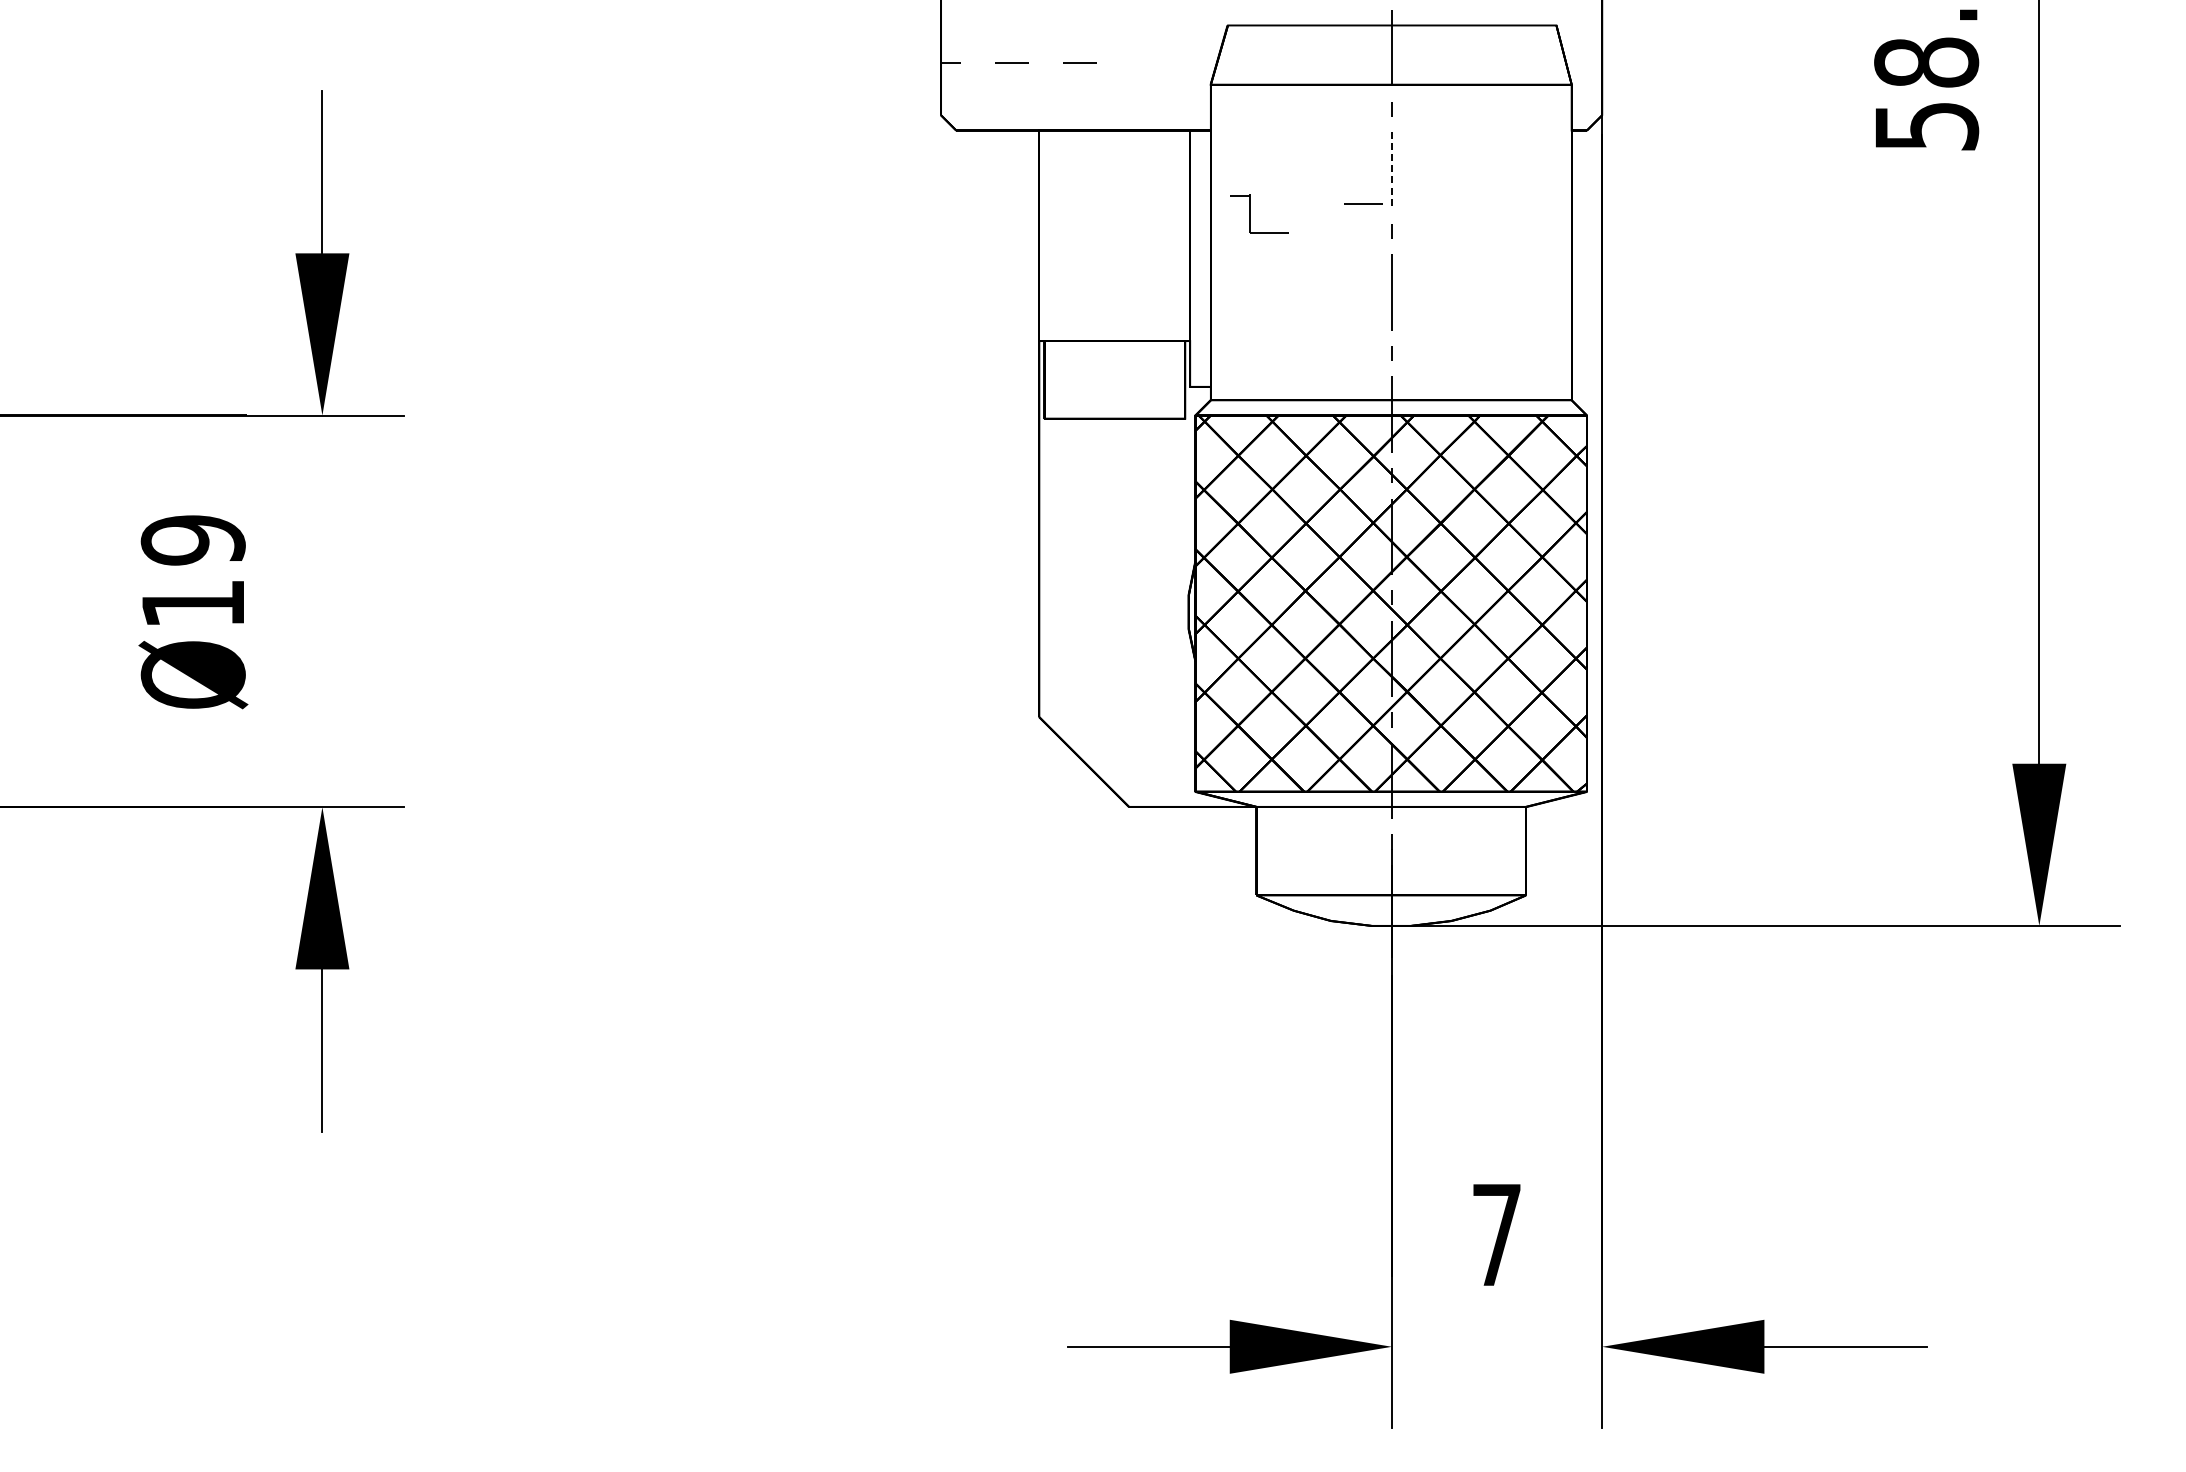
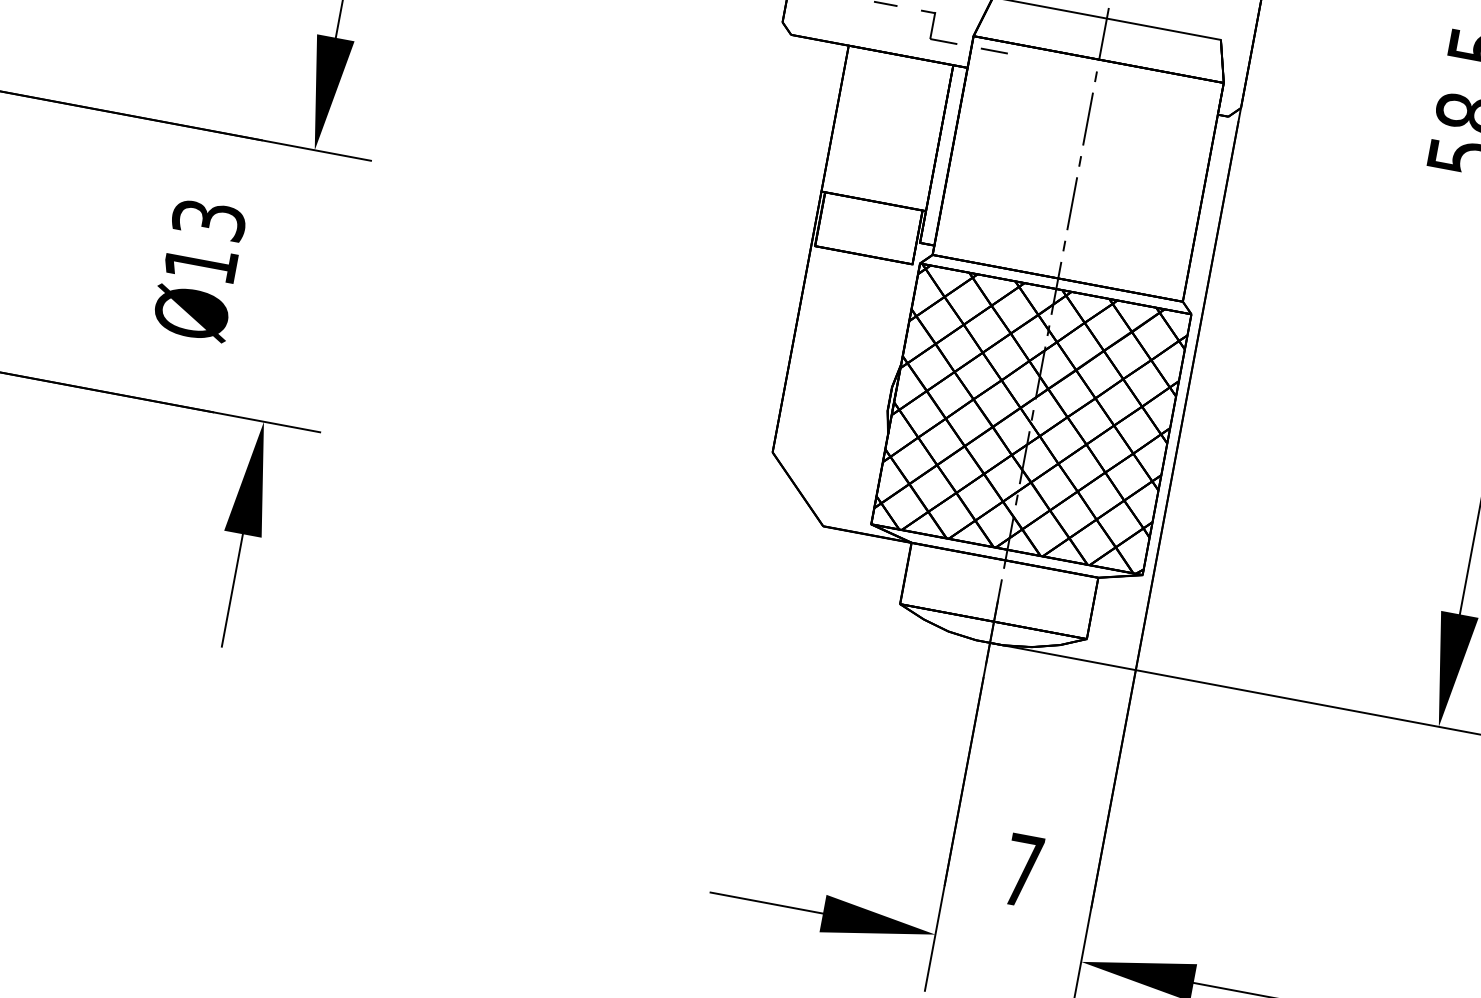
line: (1392, 170) -> (1088, 119), dashed -> solid
line: (1363, 203) -> (994, 50), moved
part: (1250, 213) -> (933, 25), moved
text: (192, 540) -> (208, 220), Ø19 -> Ø13

